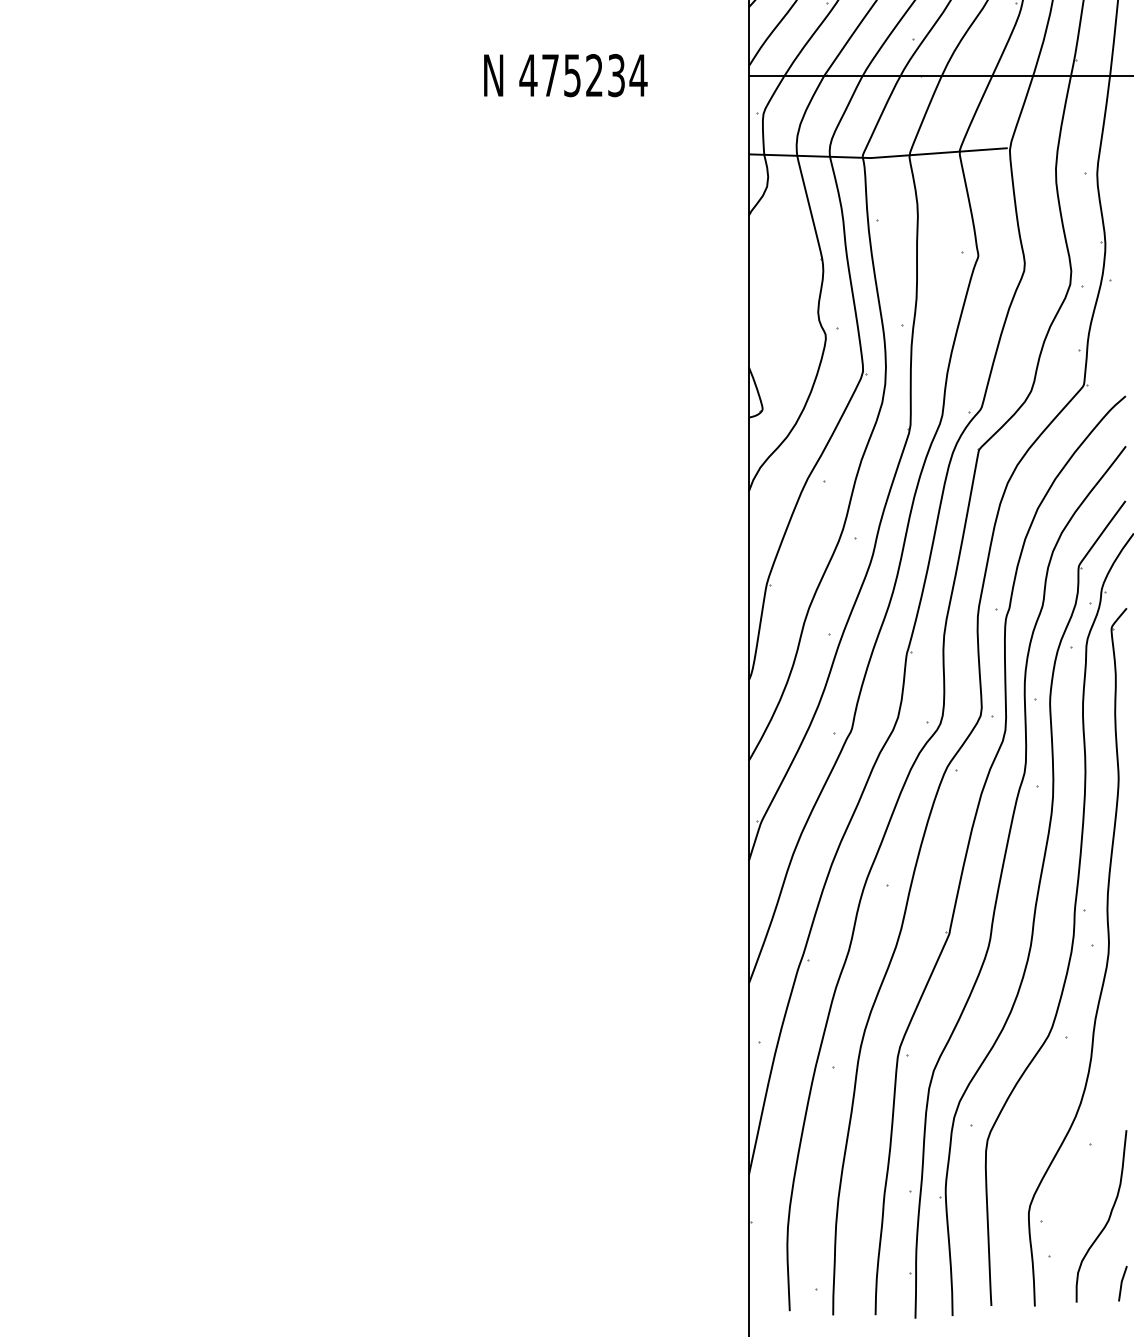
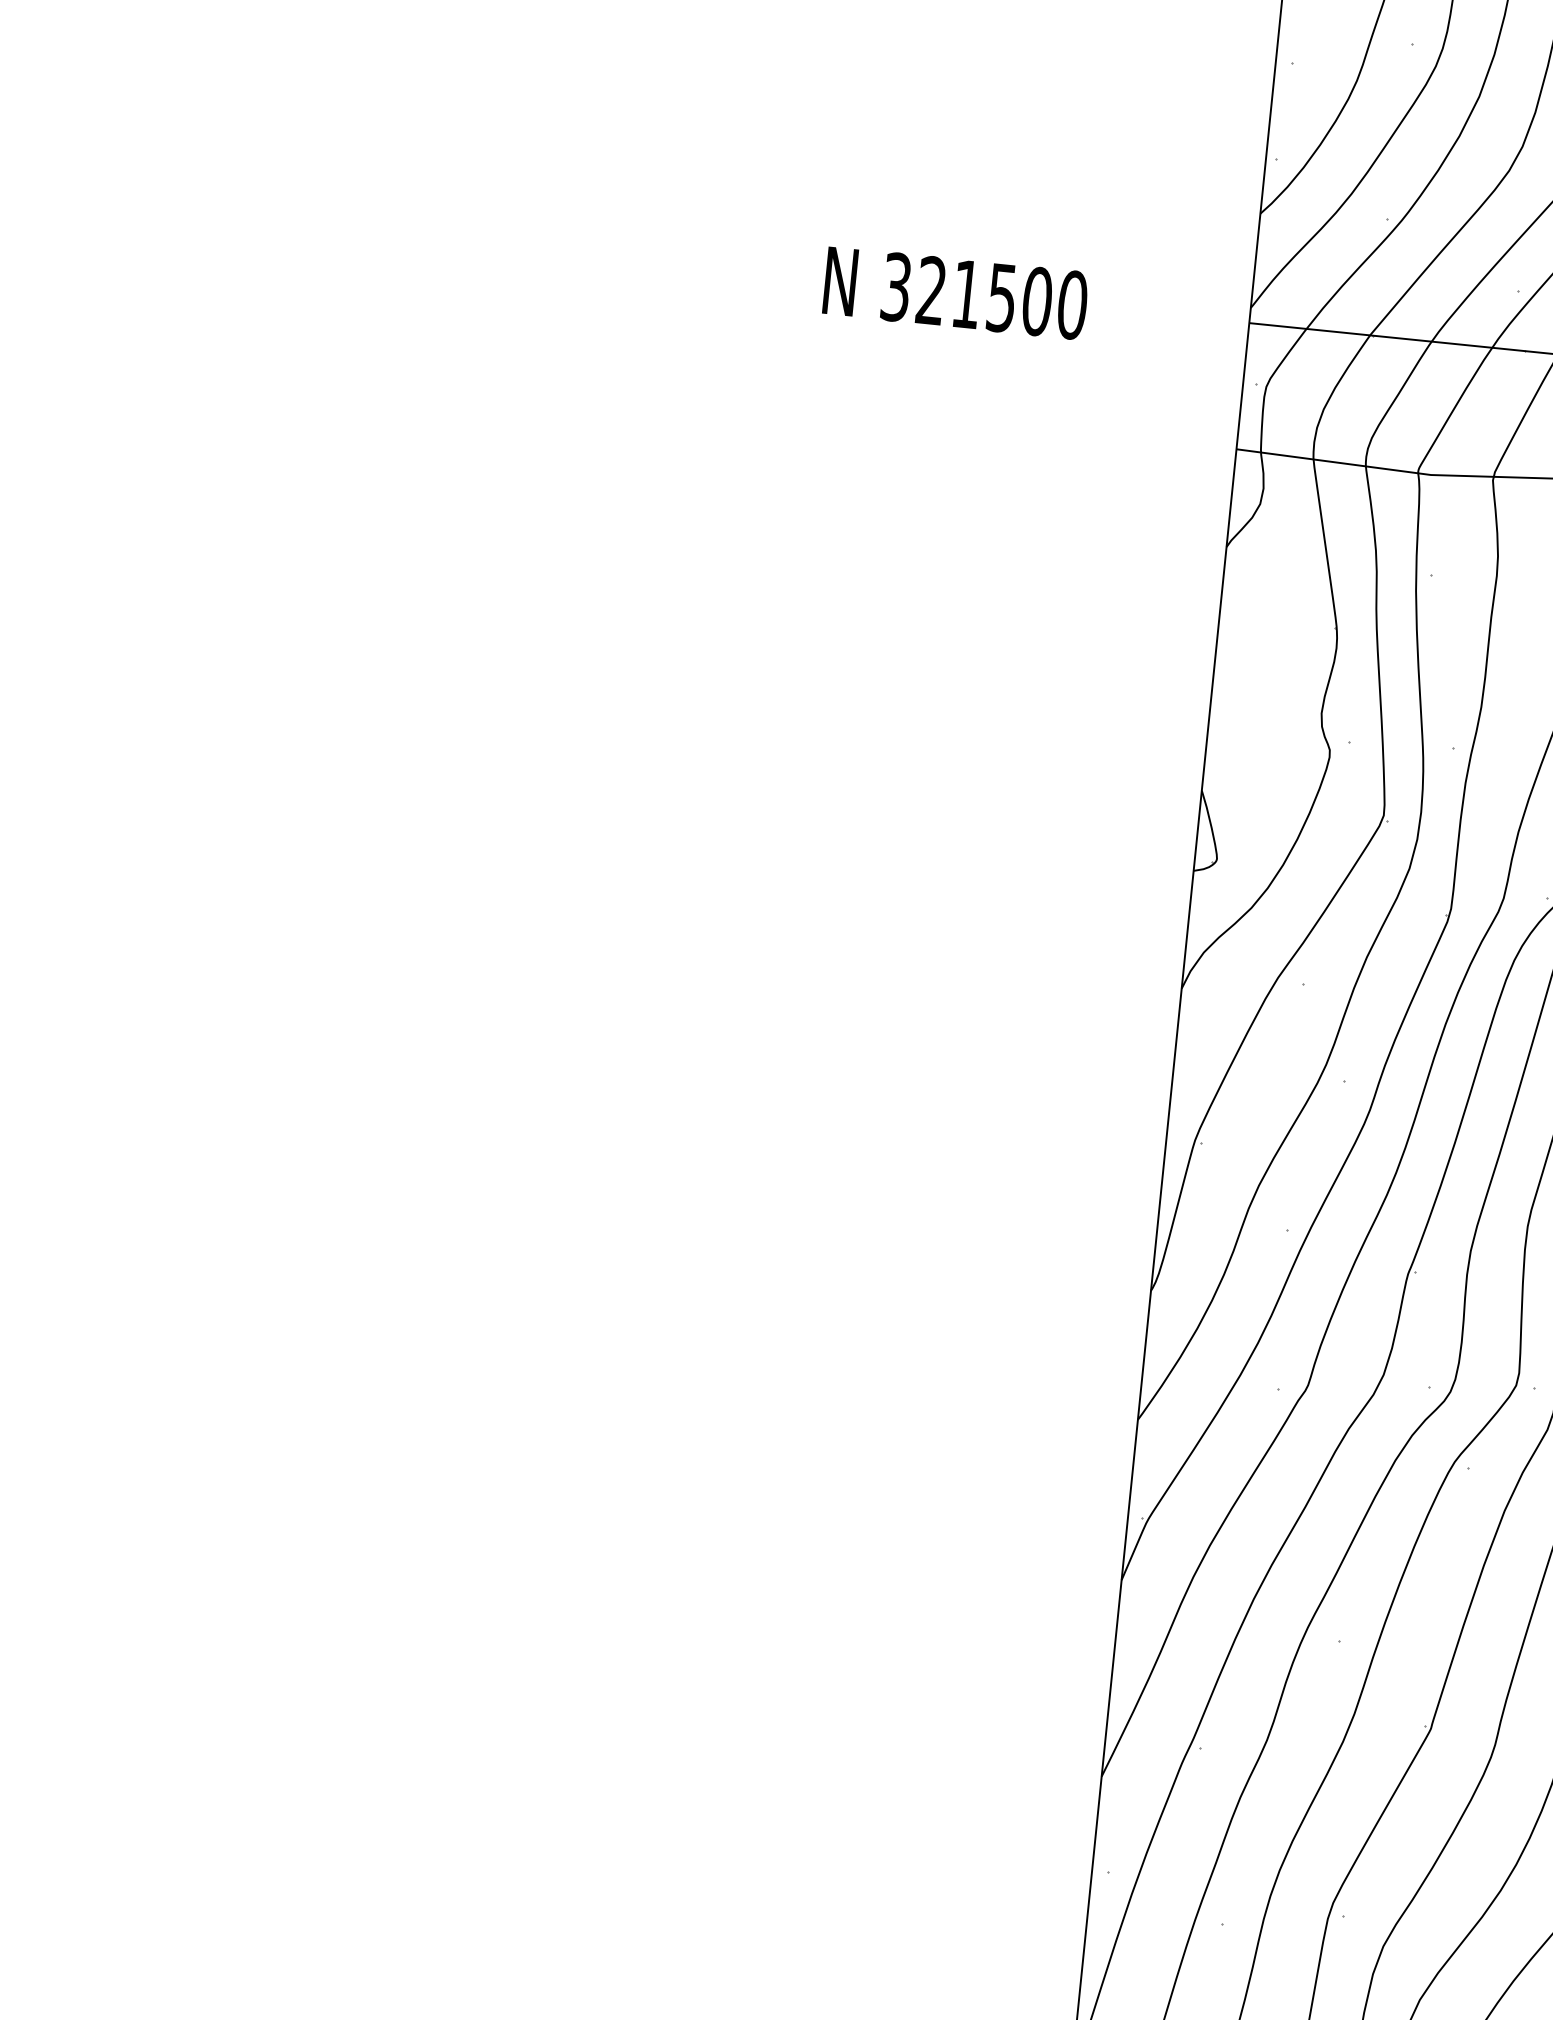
text: (583, 75) -> (984, 296), 475234 -> 321500

